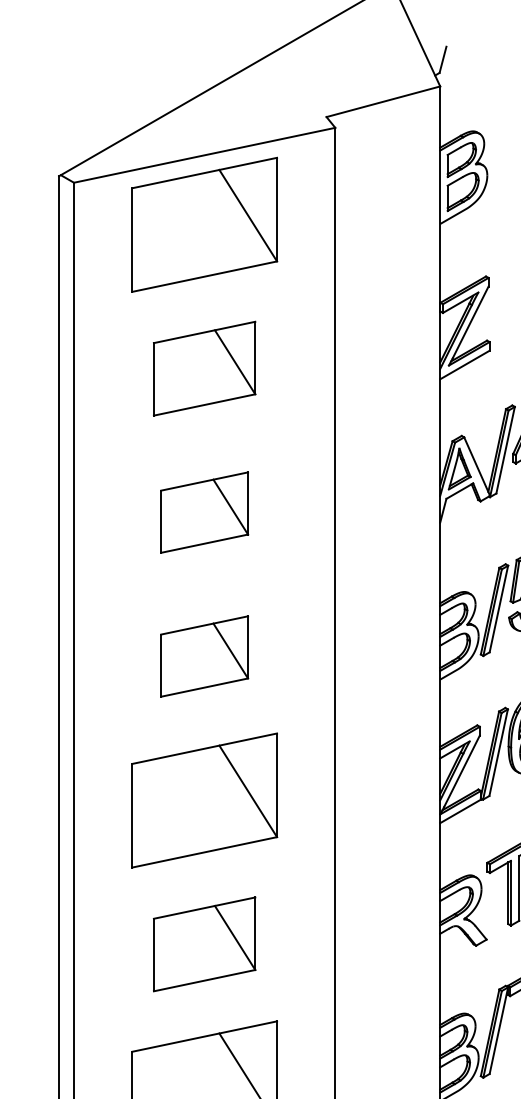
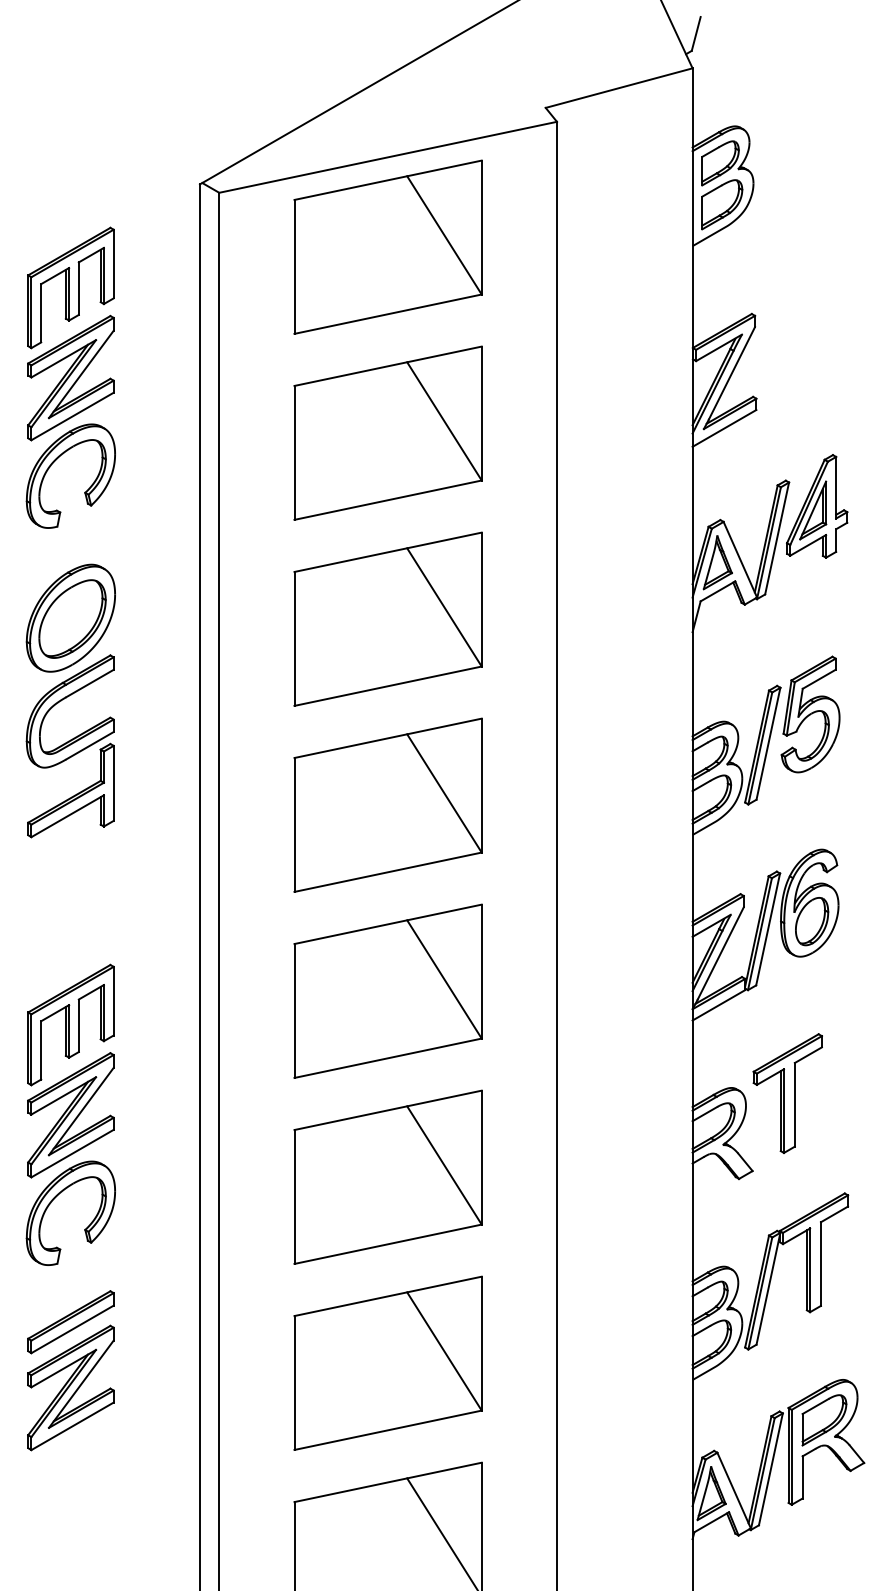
part: (204, 368) -> (387, 432), size x1.43
part: (204, 512) -> (387, 618), size x1.67
part: (204, 656) -> (387, 804), size x1.67
part: (204, 943) -> (387, 1176), size x1.43

